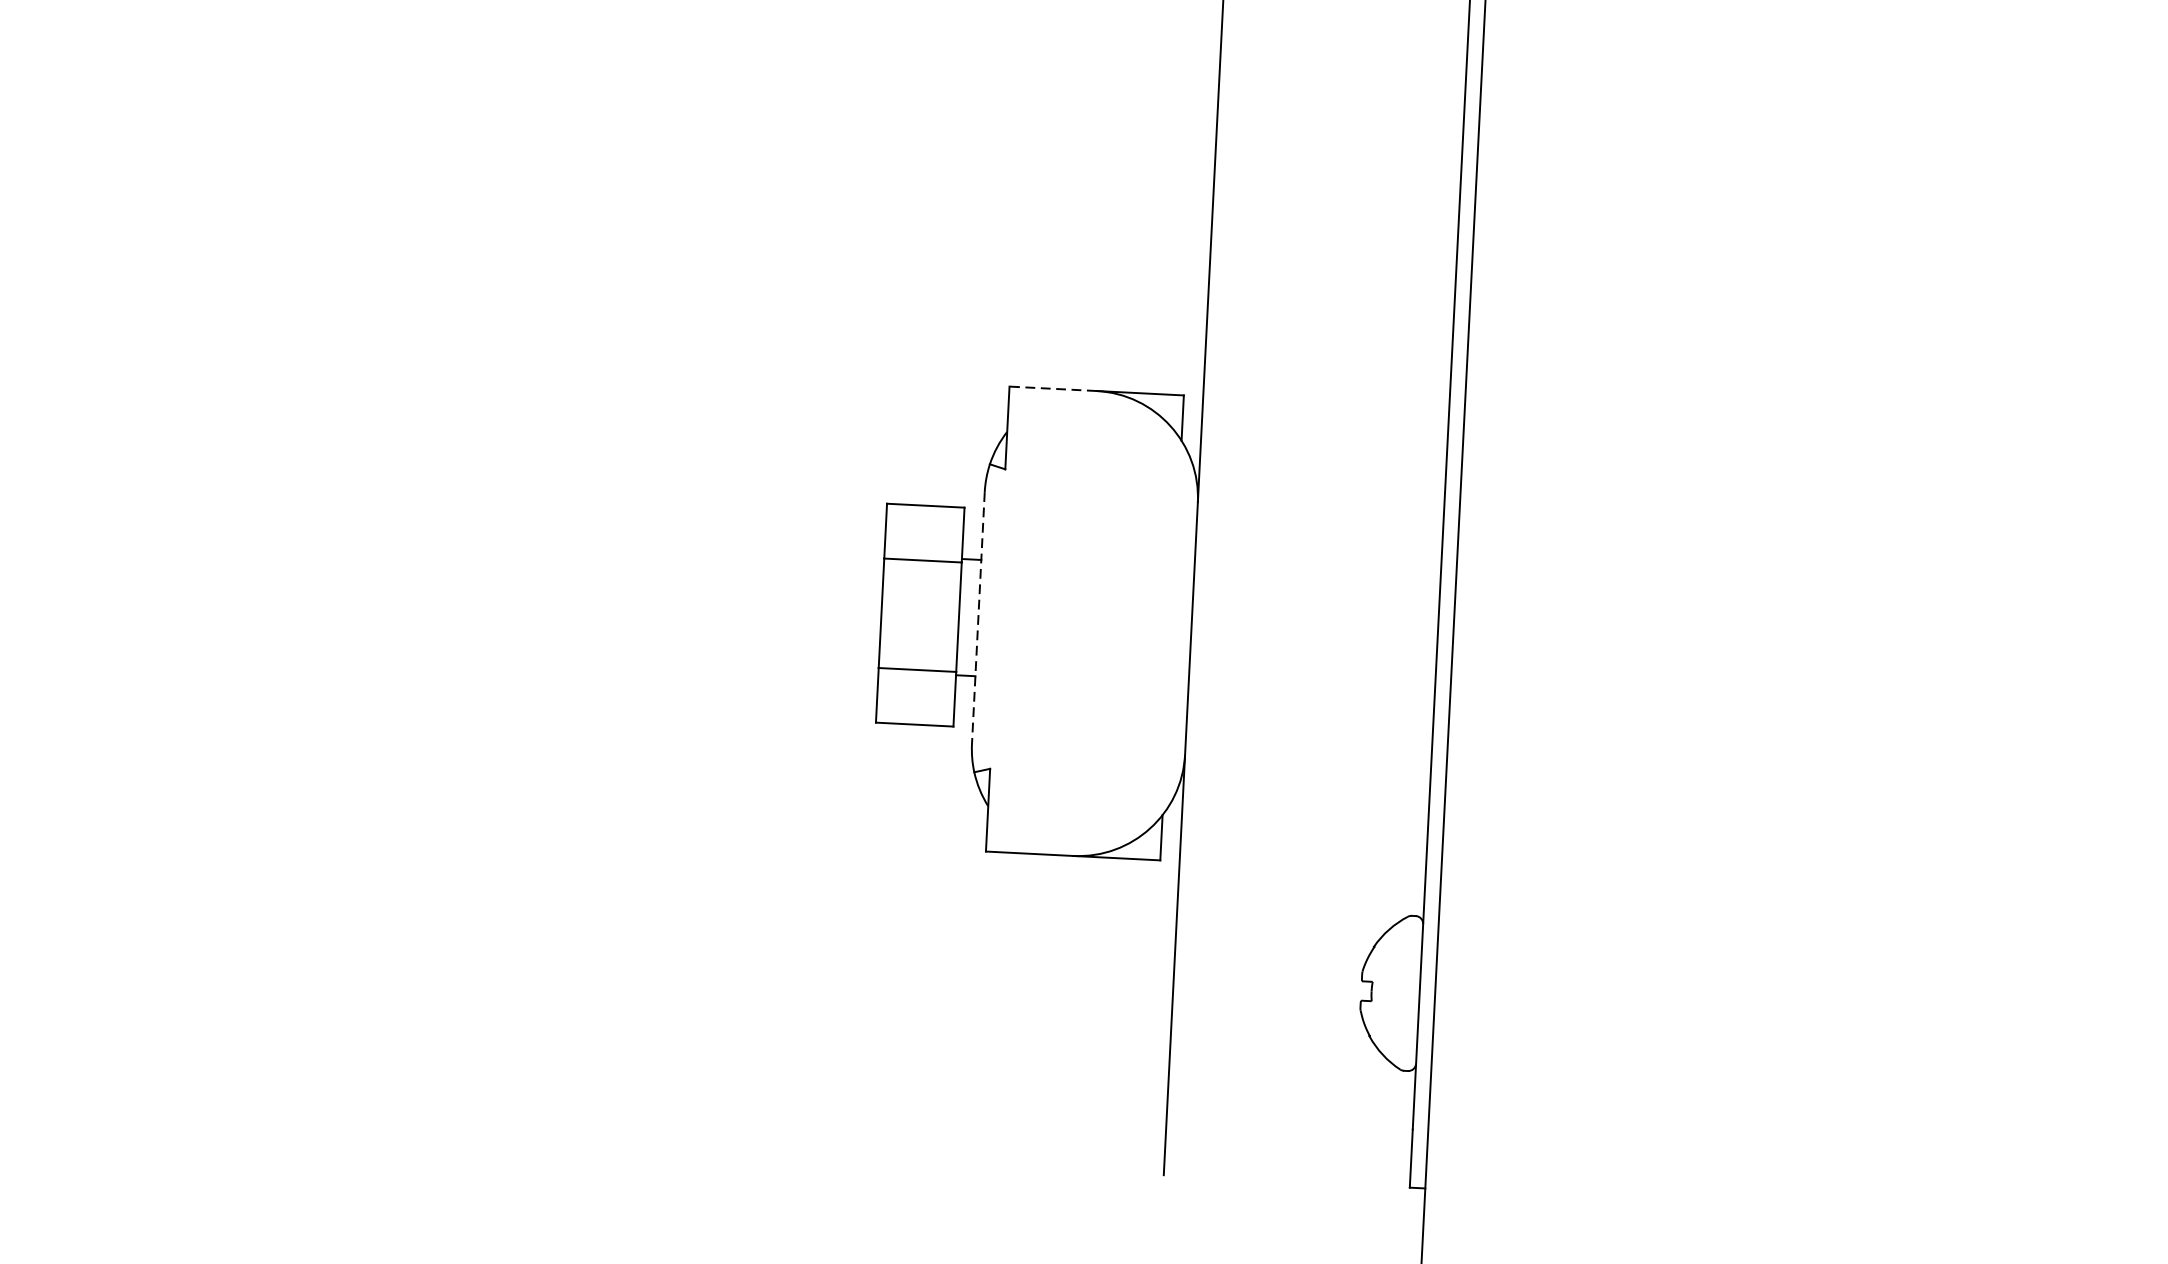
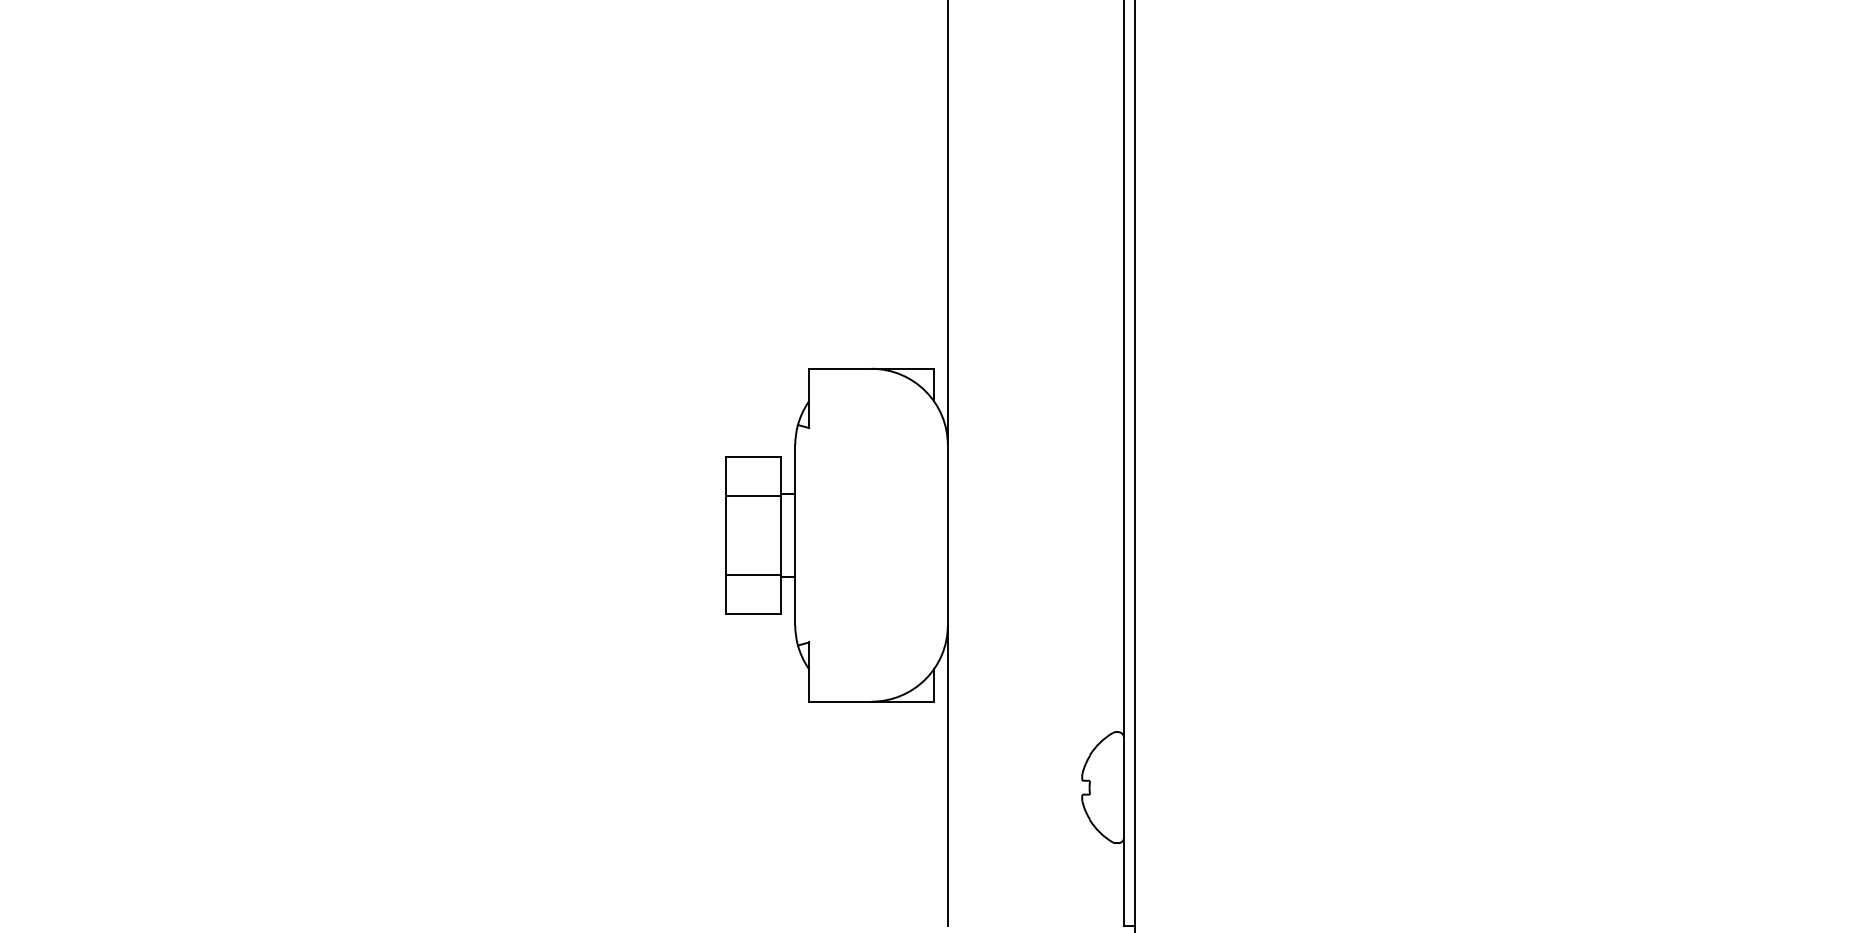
line: (1051, 388) -> (839, 368), dashed -> solid
line: (978, 618) -> (795, 535), dashed -> solid

